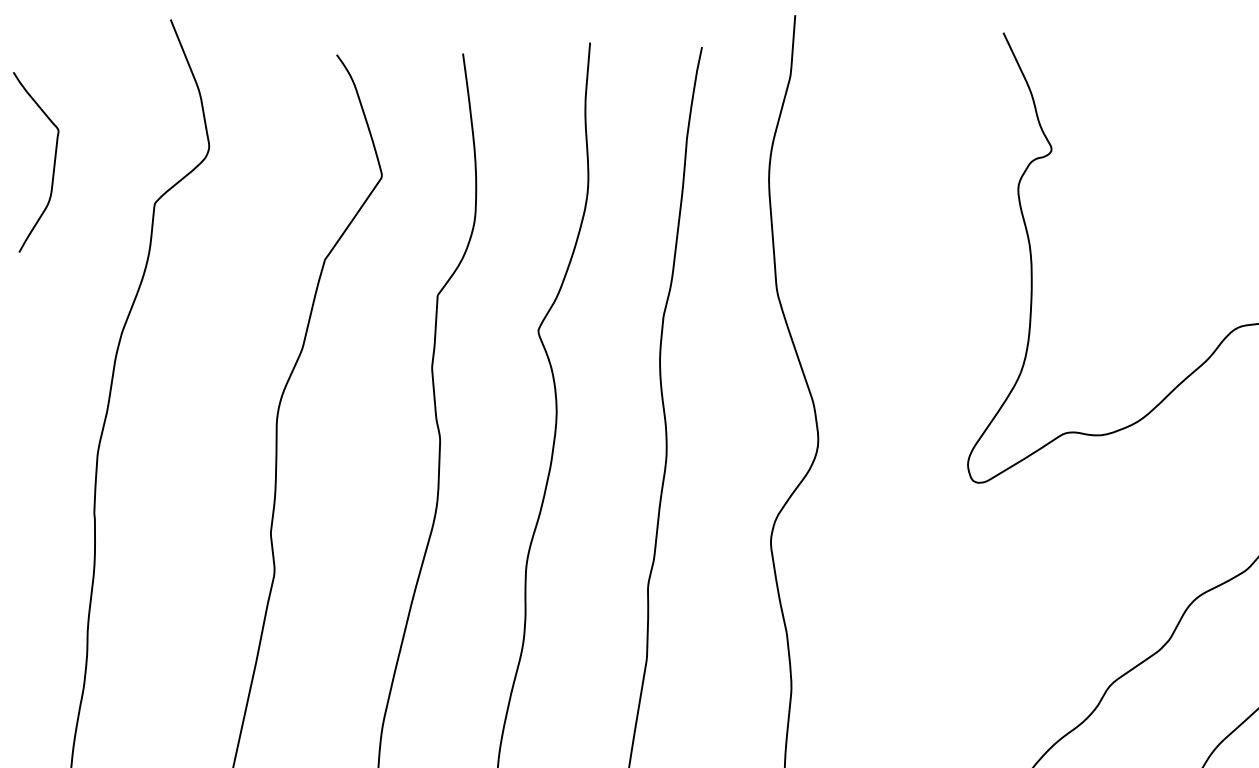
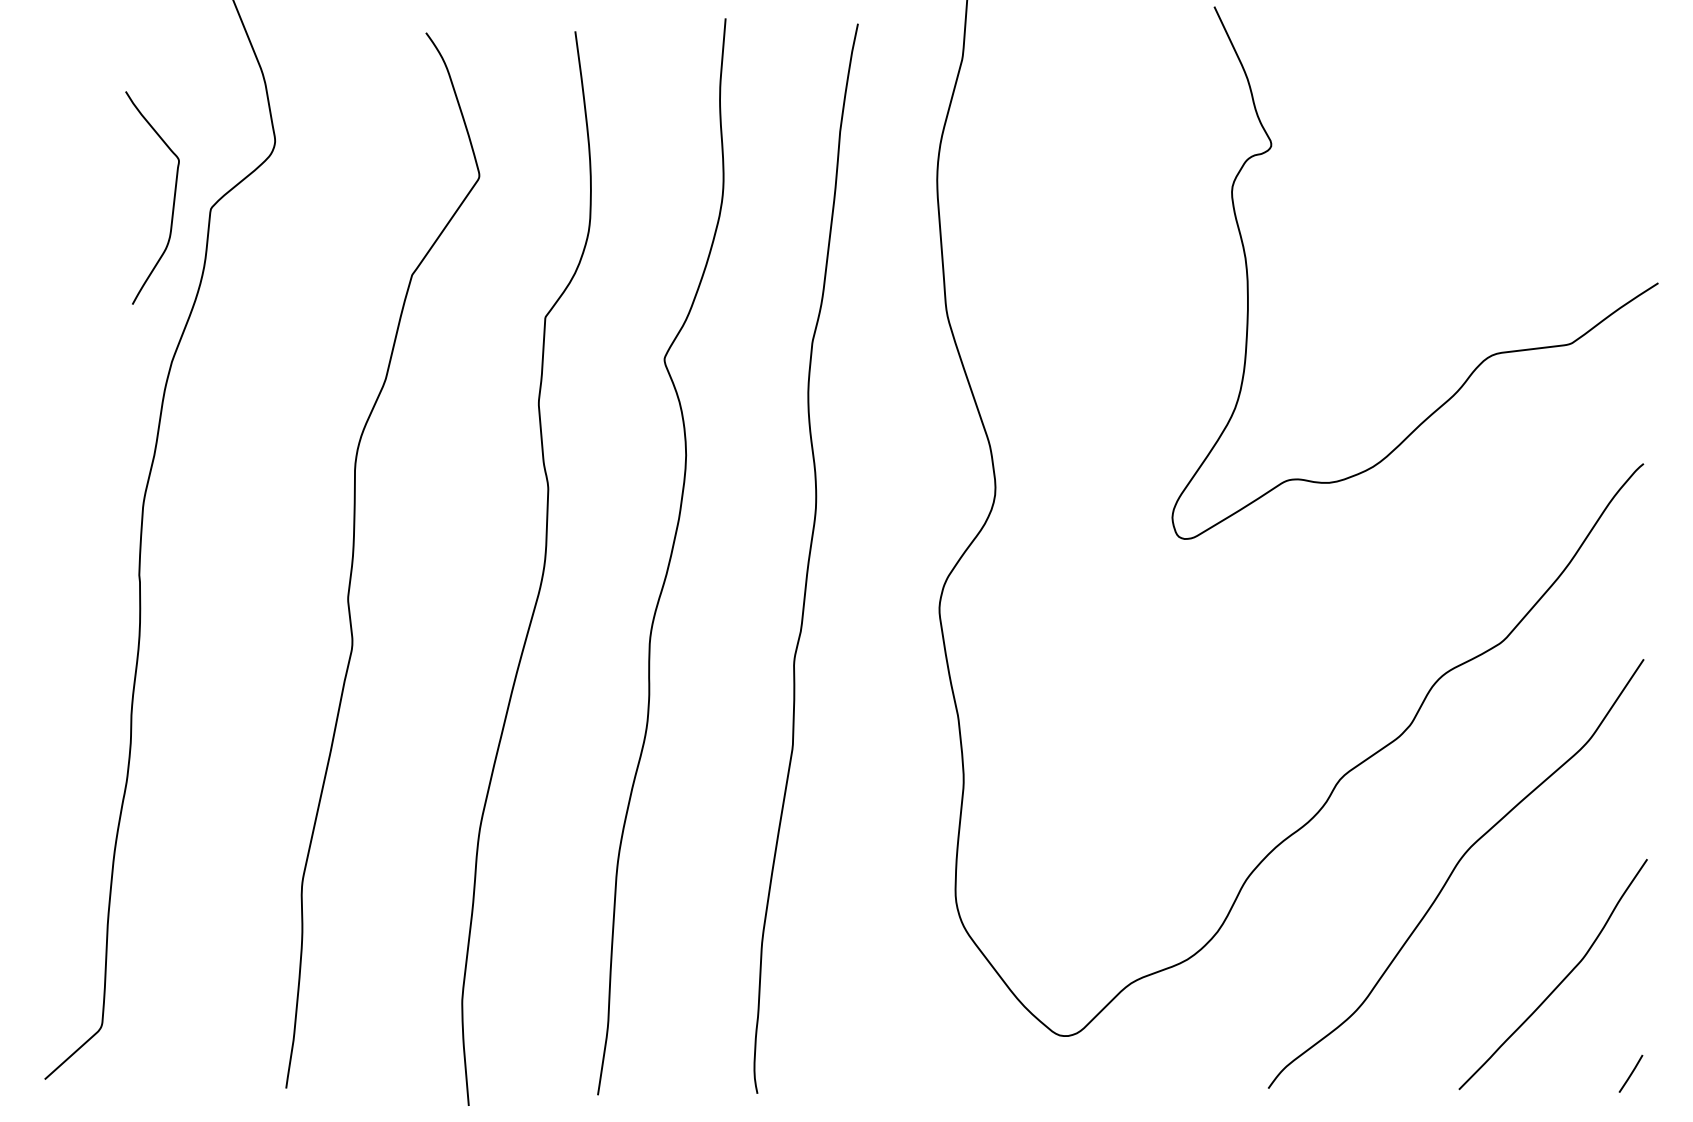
curve: (53, 161) -> (173, 197), moved

